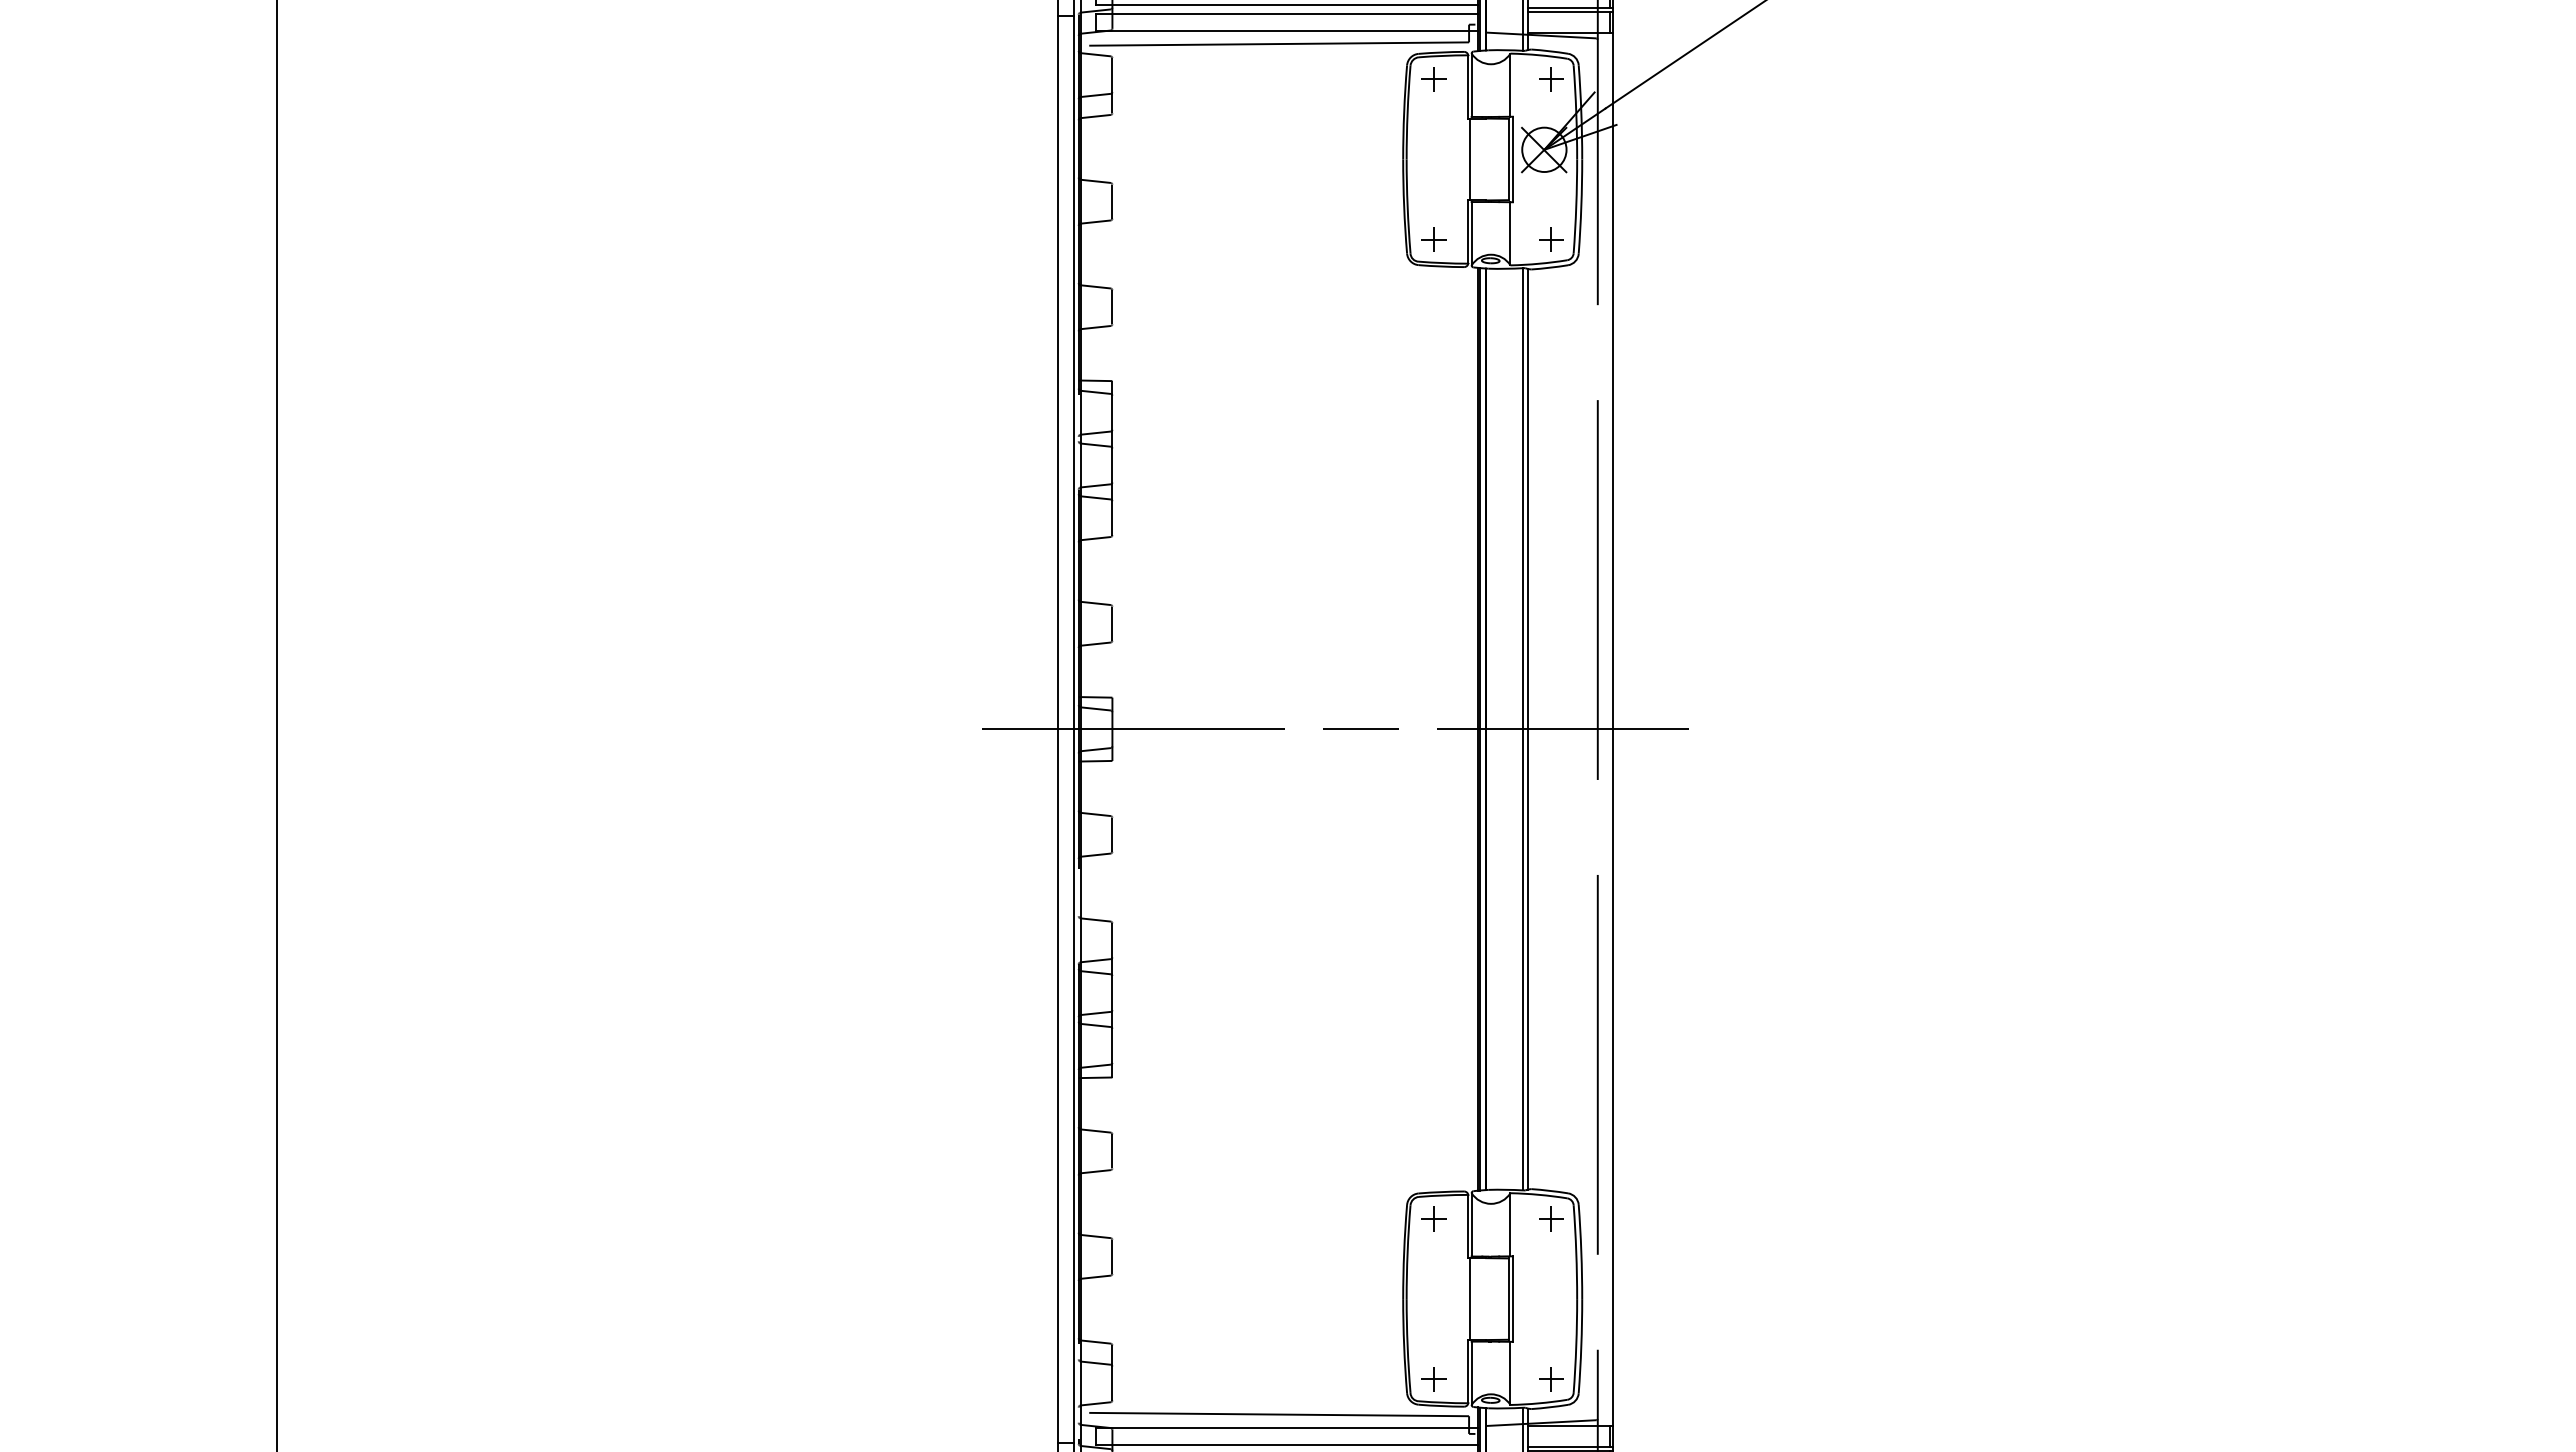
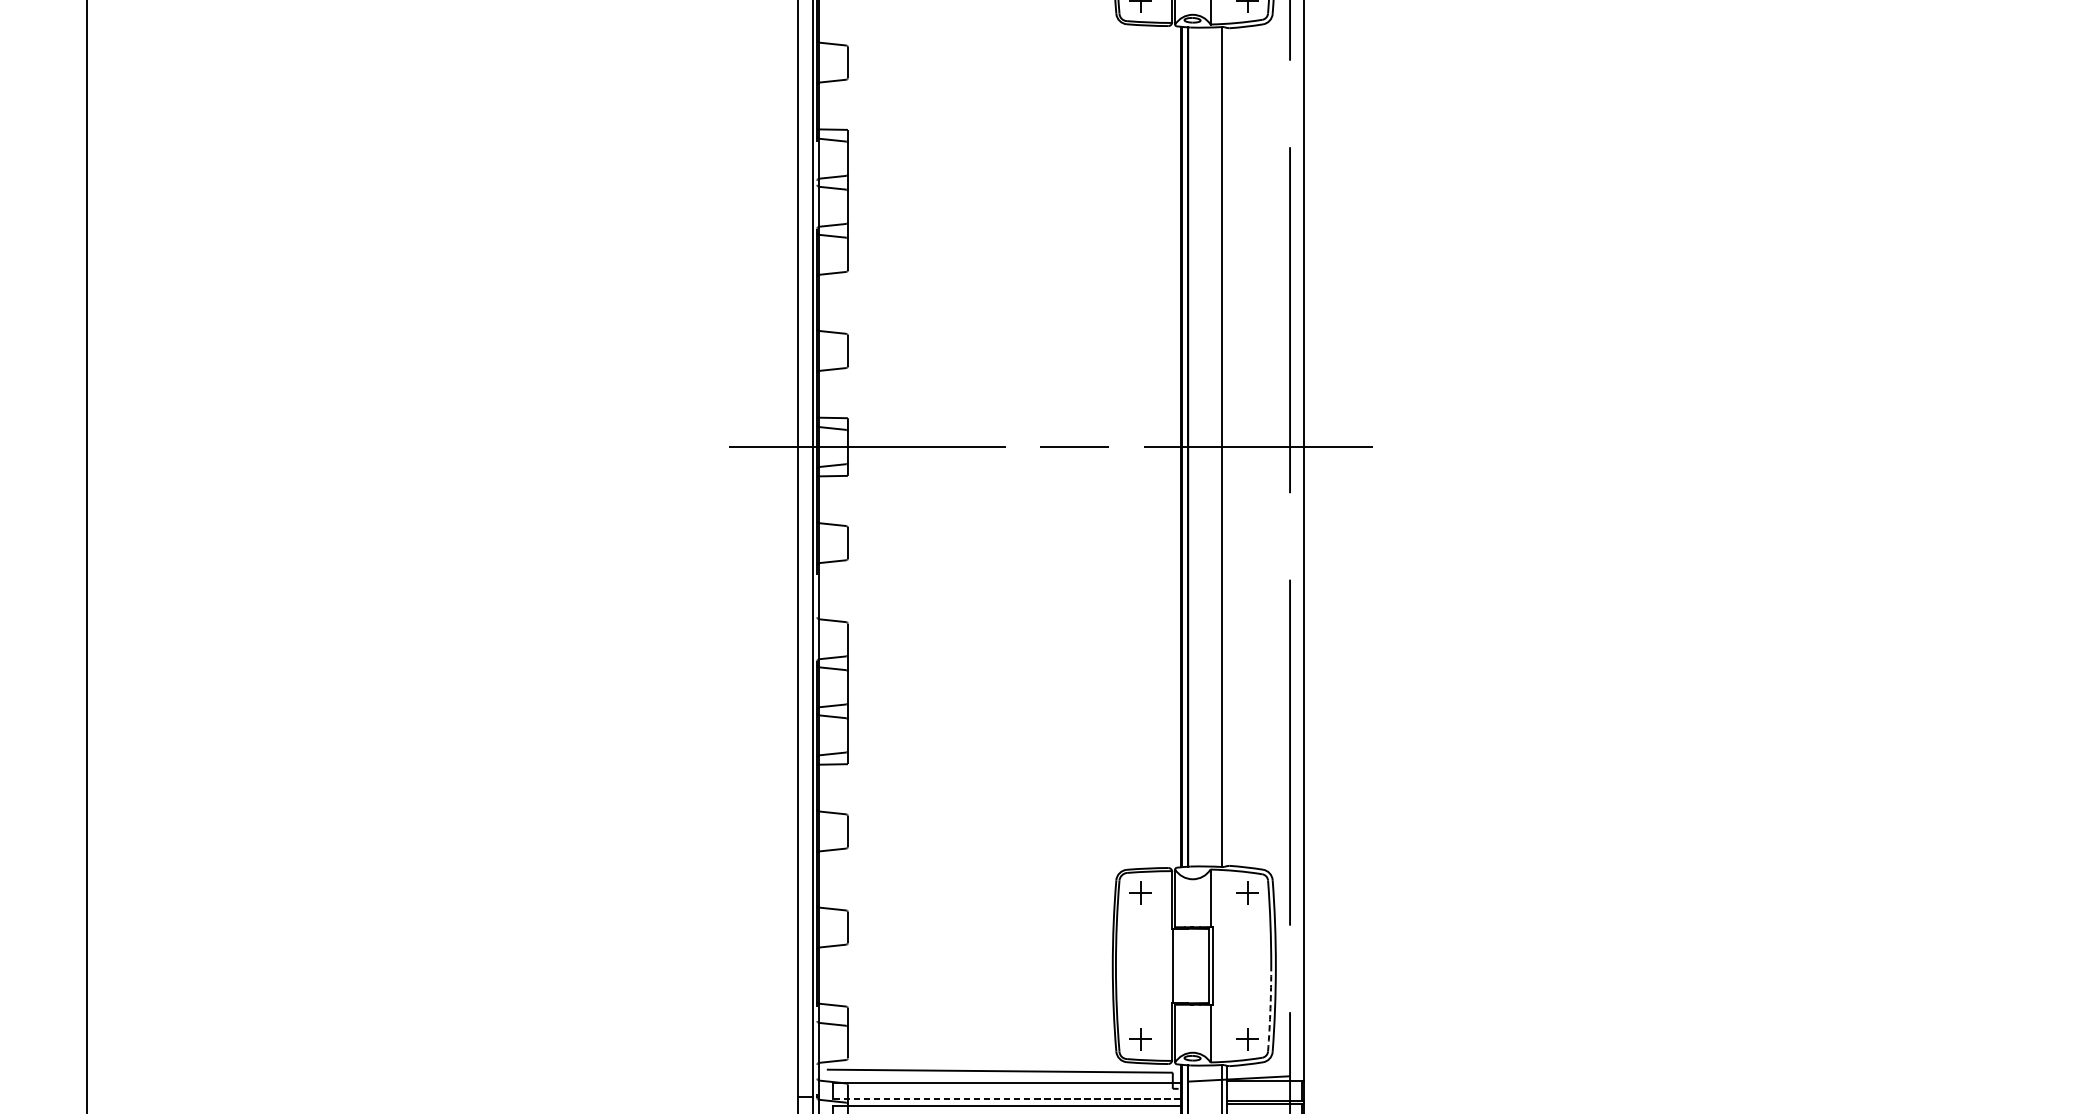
line: (1528, 729) -> (1226, 447), removed
arc: (1576, 1346) -> (1270, 1009), solid -> dashed
line: (1287, 1444) -> (1007, 1098), solid -> dashed

